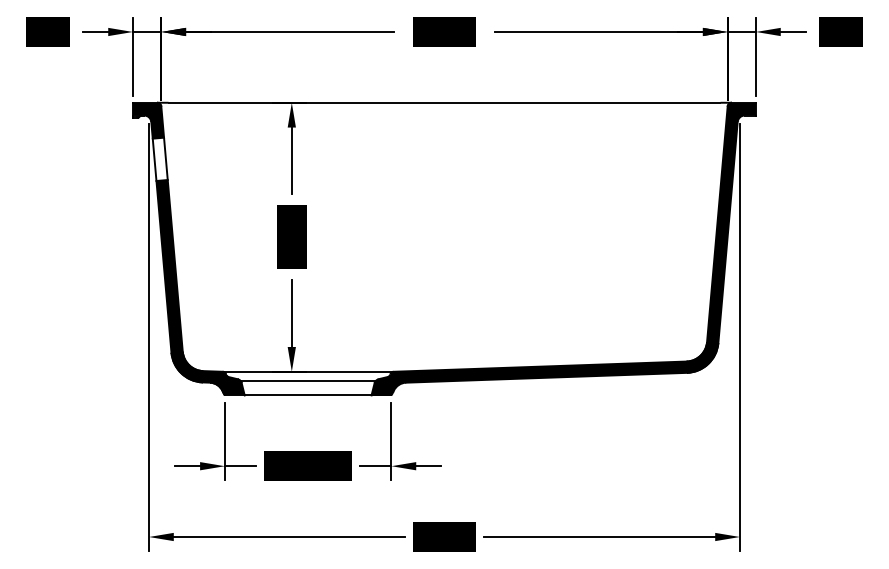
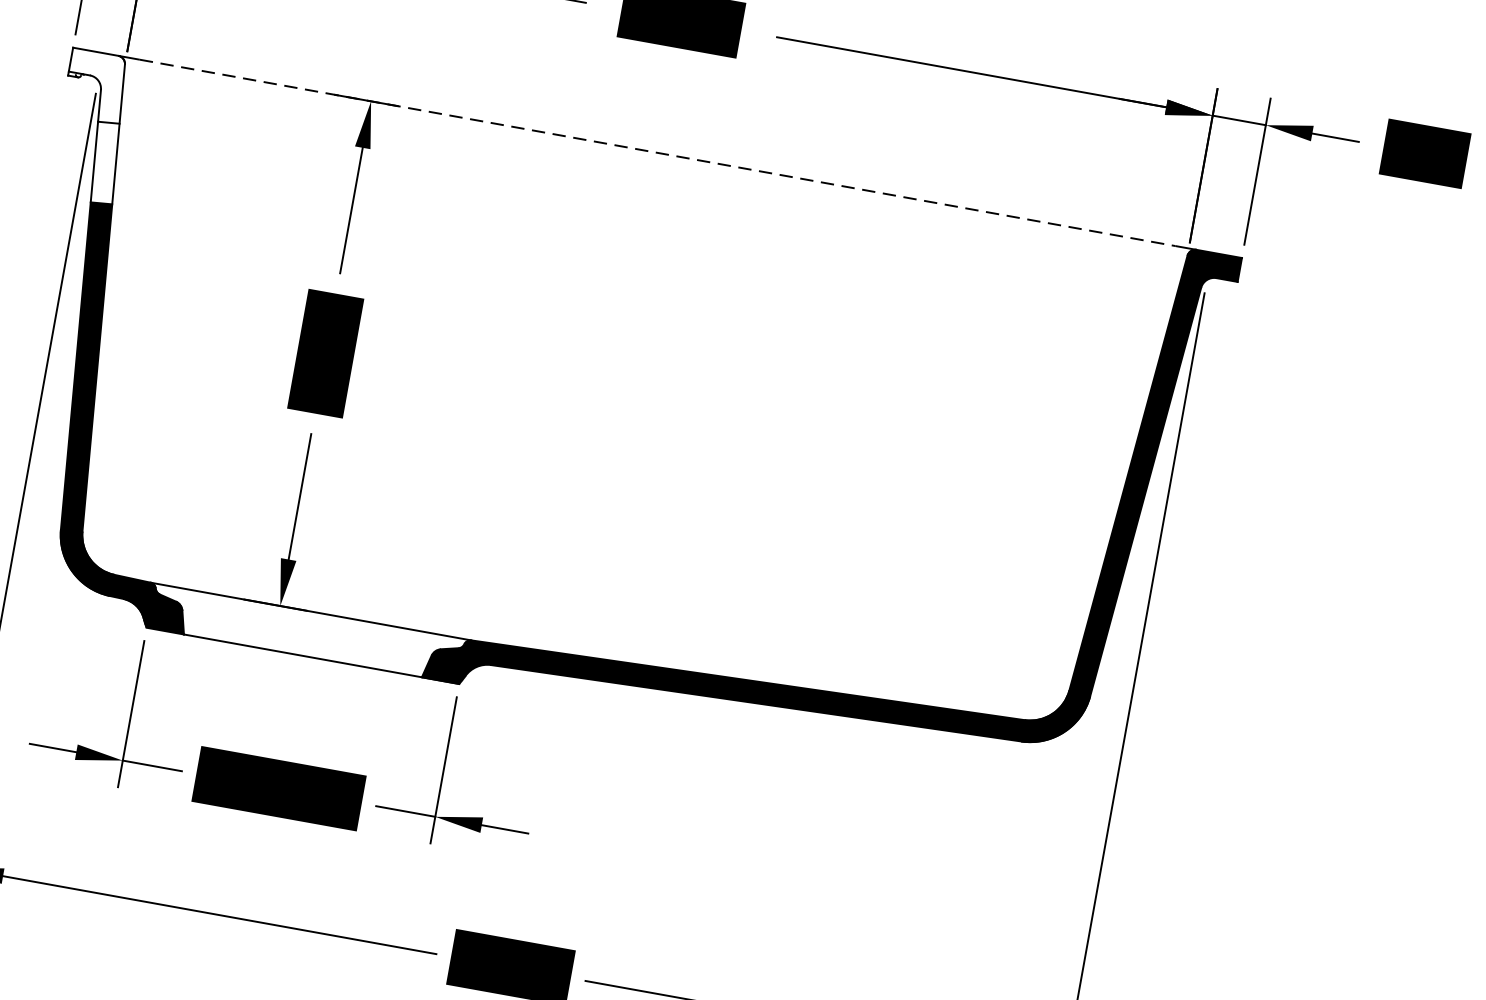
line: (444, 102) -> (657, 152), solid -> dashed
fill: (148, 120) -> (96, 86), removed
line: (308, 380) -> (308, 628), removed

